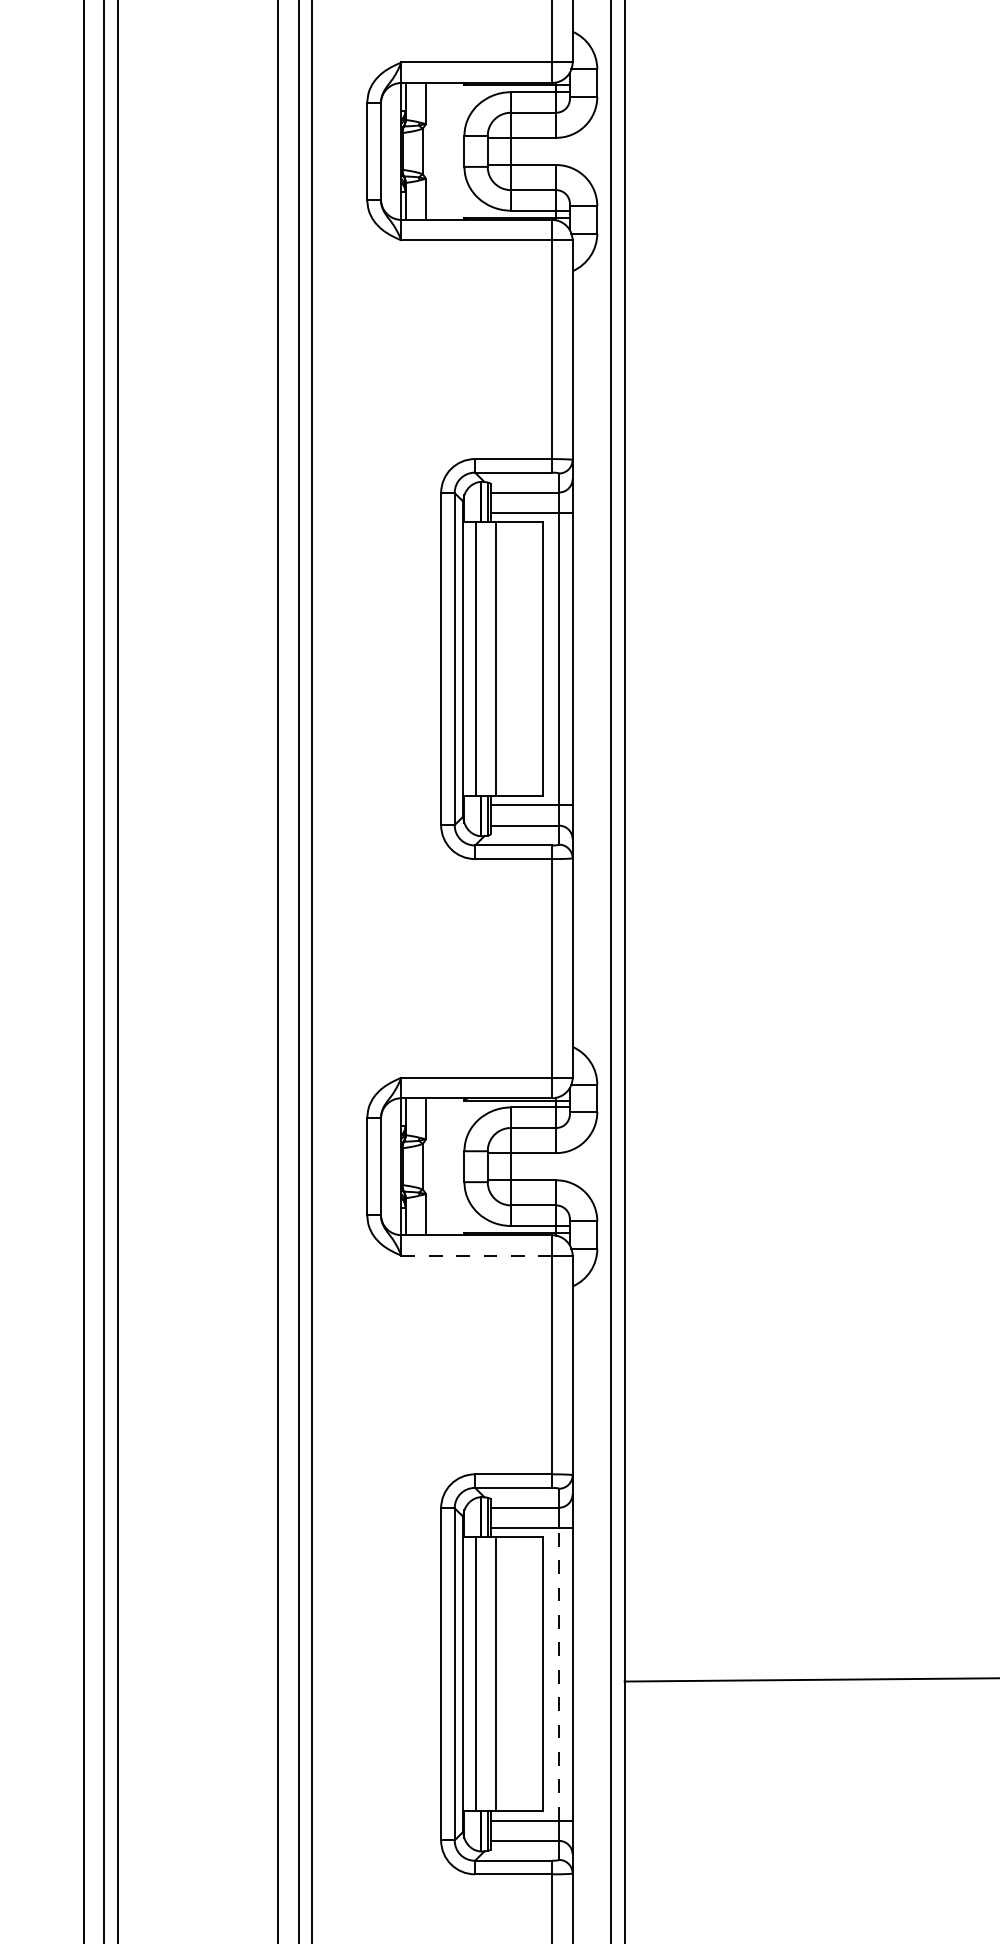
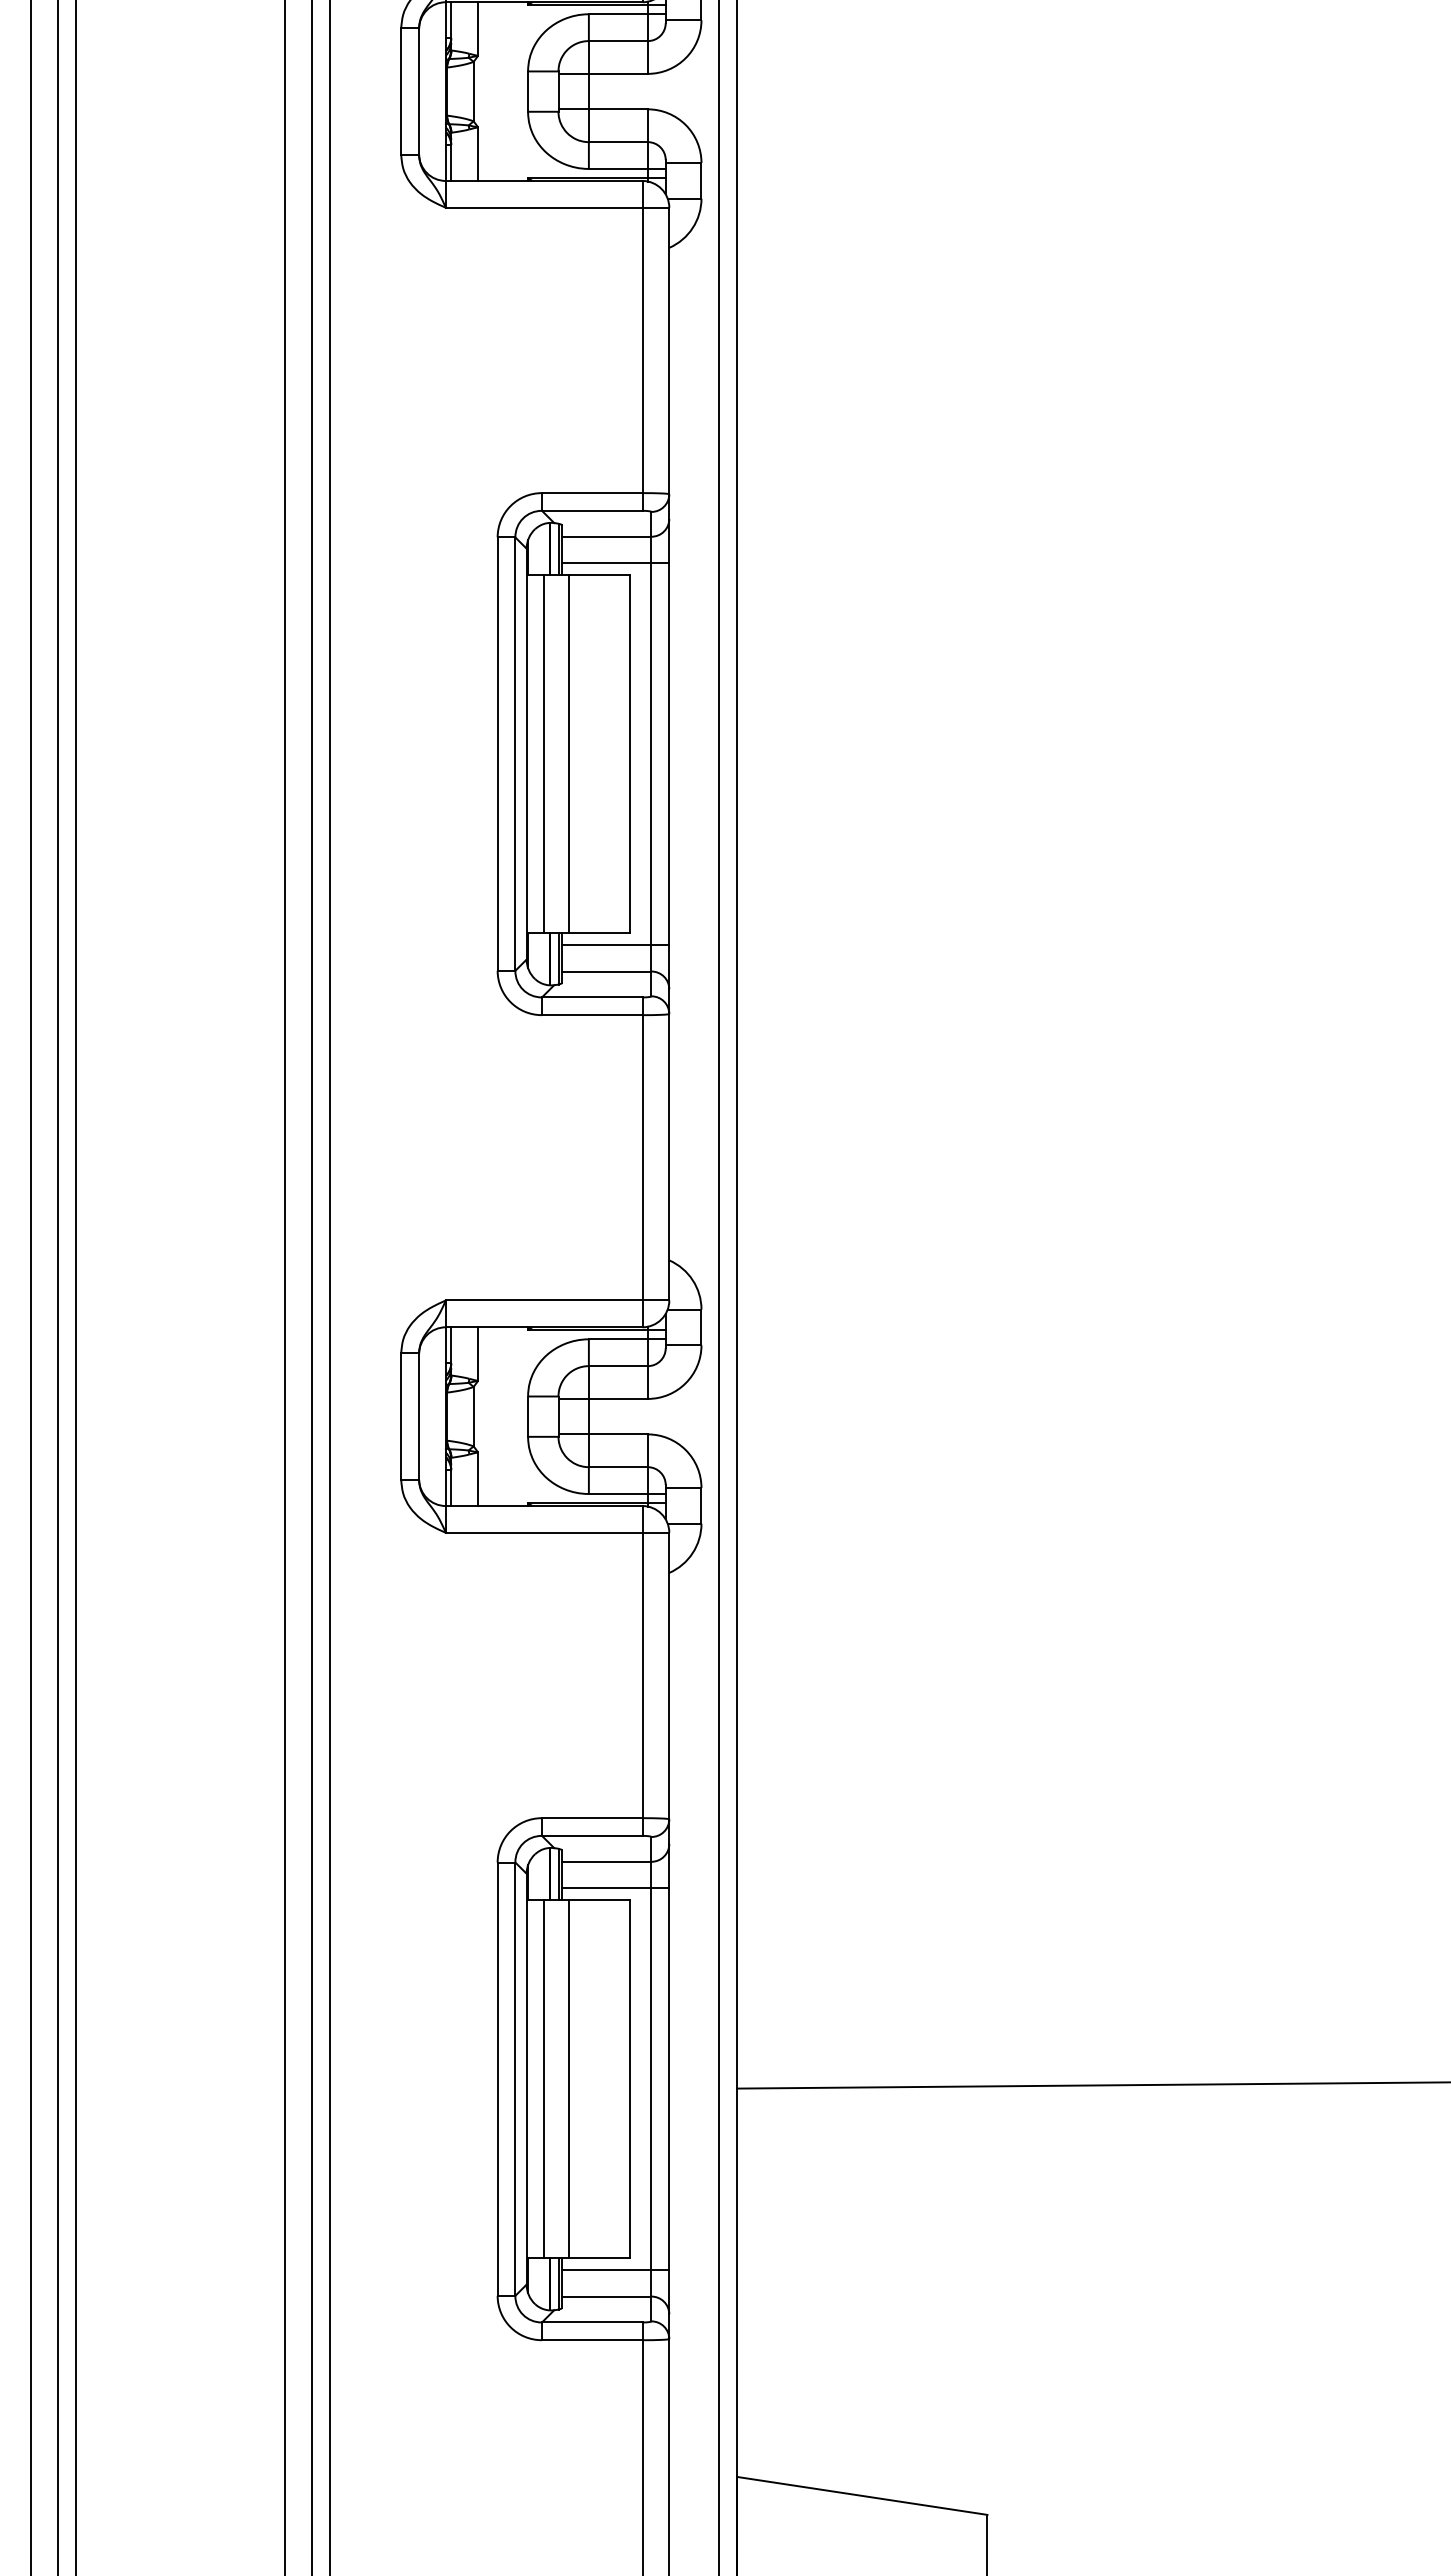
line: (476, 1255) -> (543, 1532), dashed -> solid
line: (559, 1674) -> (651, 2079), dashed -> solid

